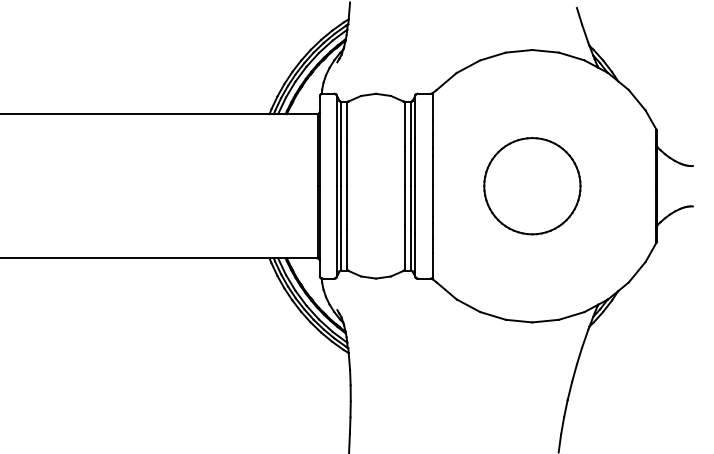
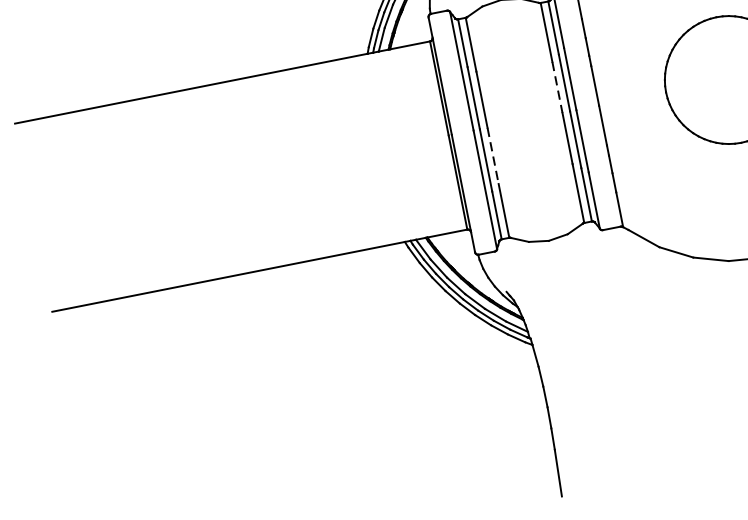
line: (404, 166) -> (557, 87), solid -> dashed
line: (347, 207) -> (493, 155), solid -> dashed

